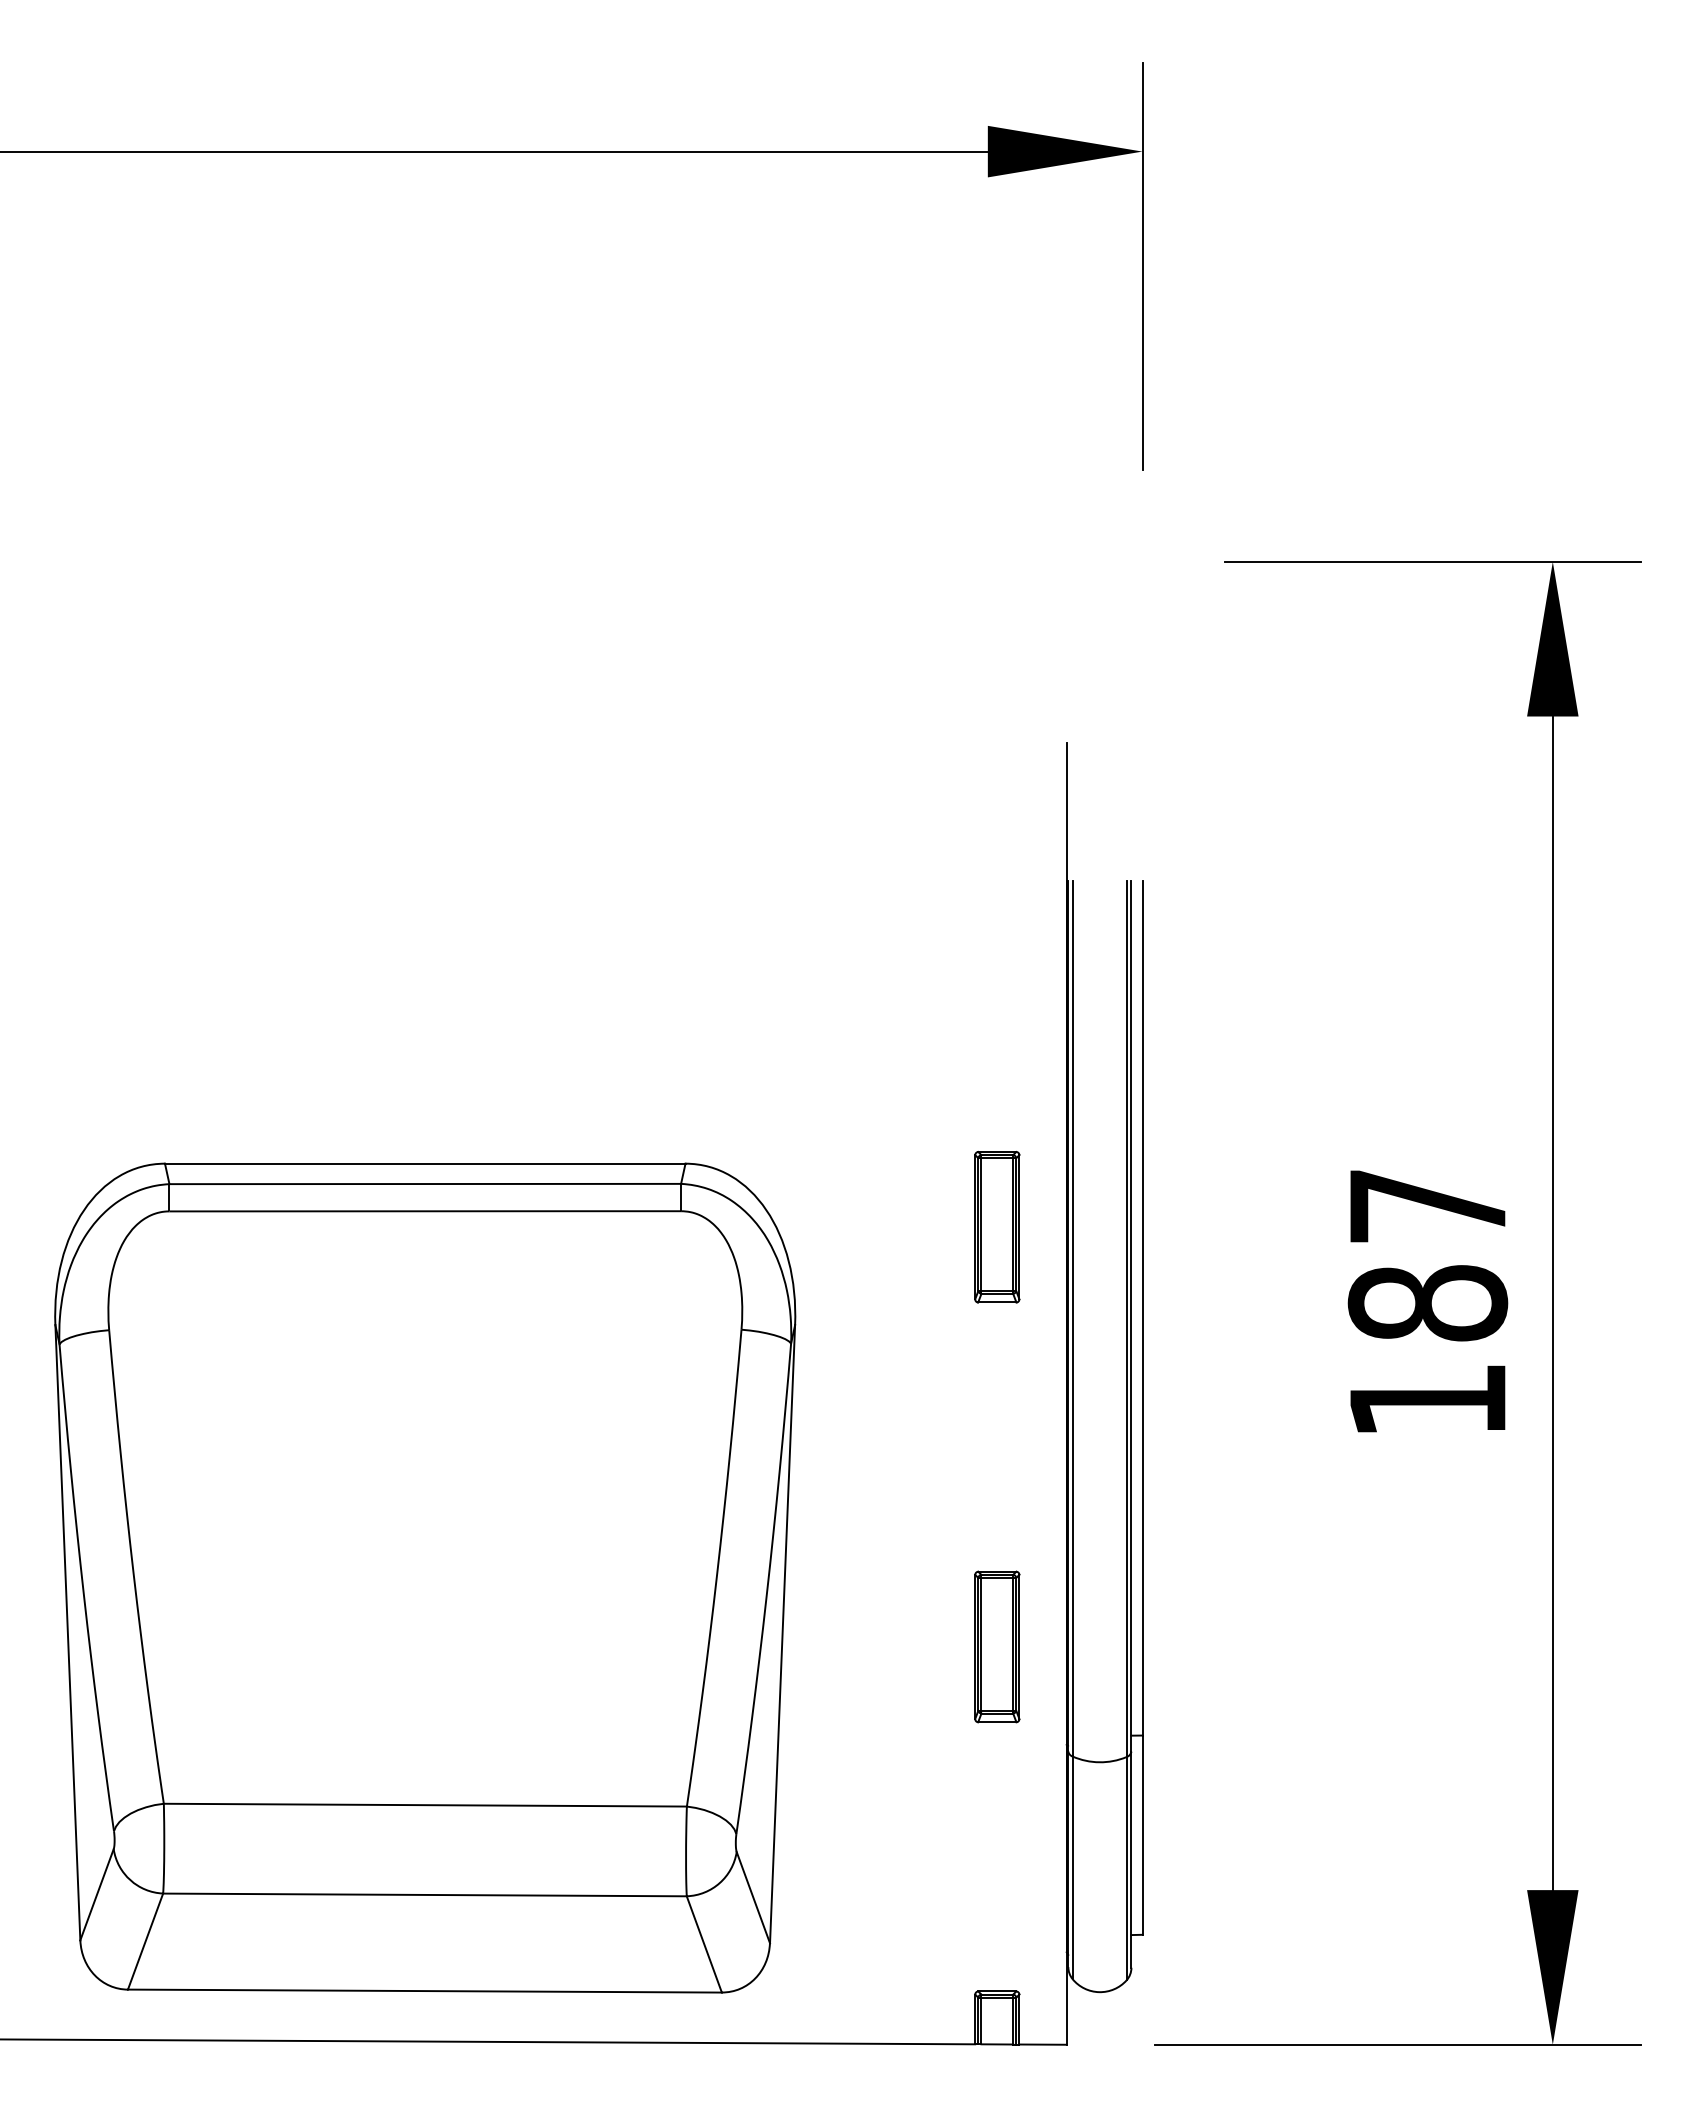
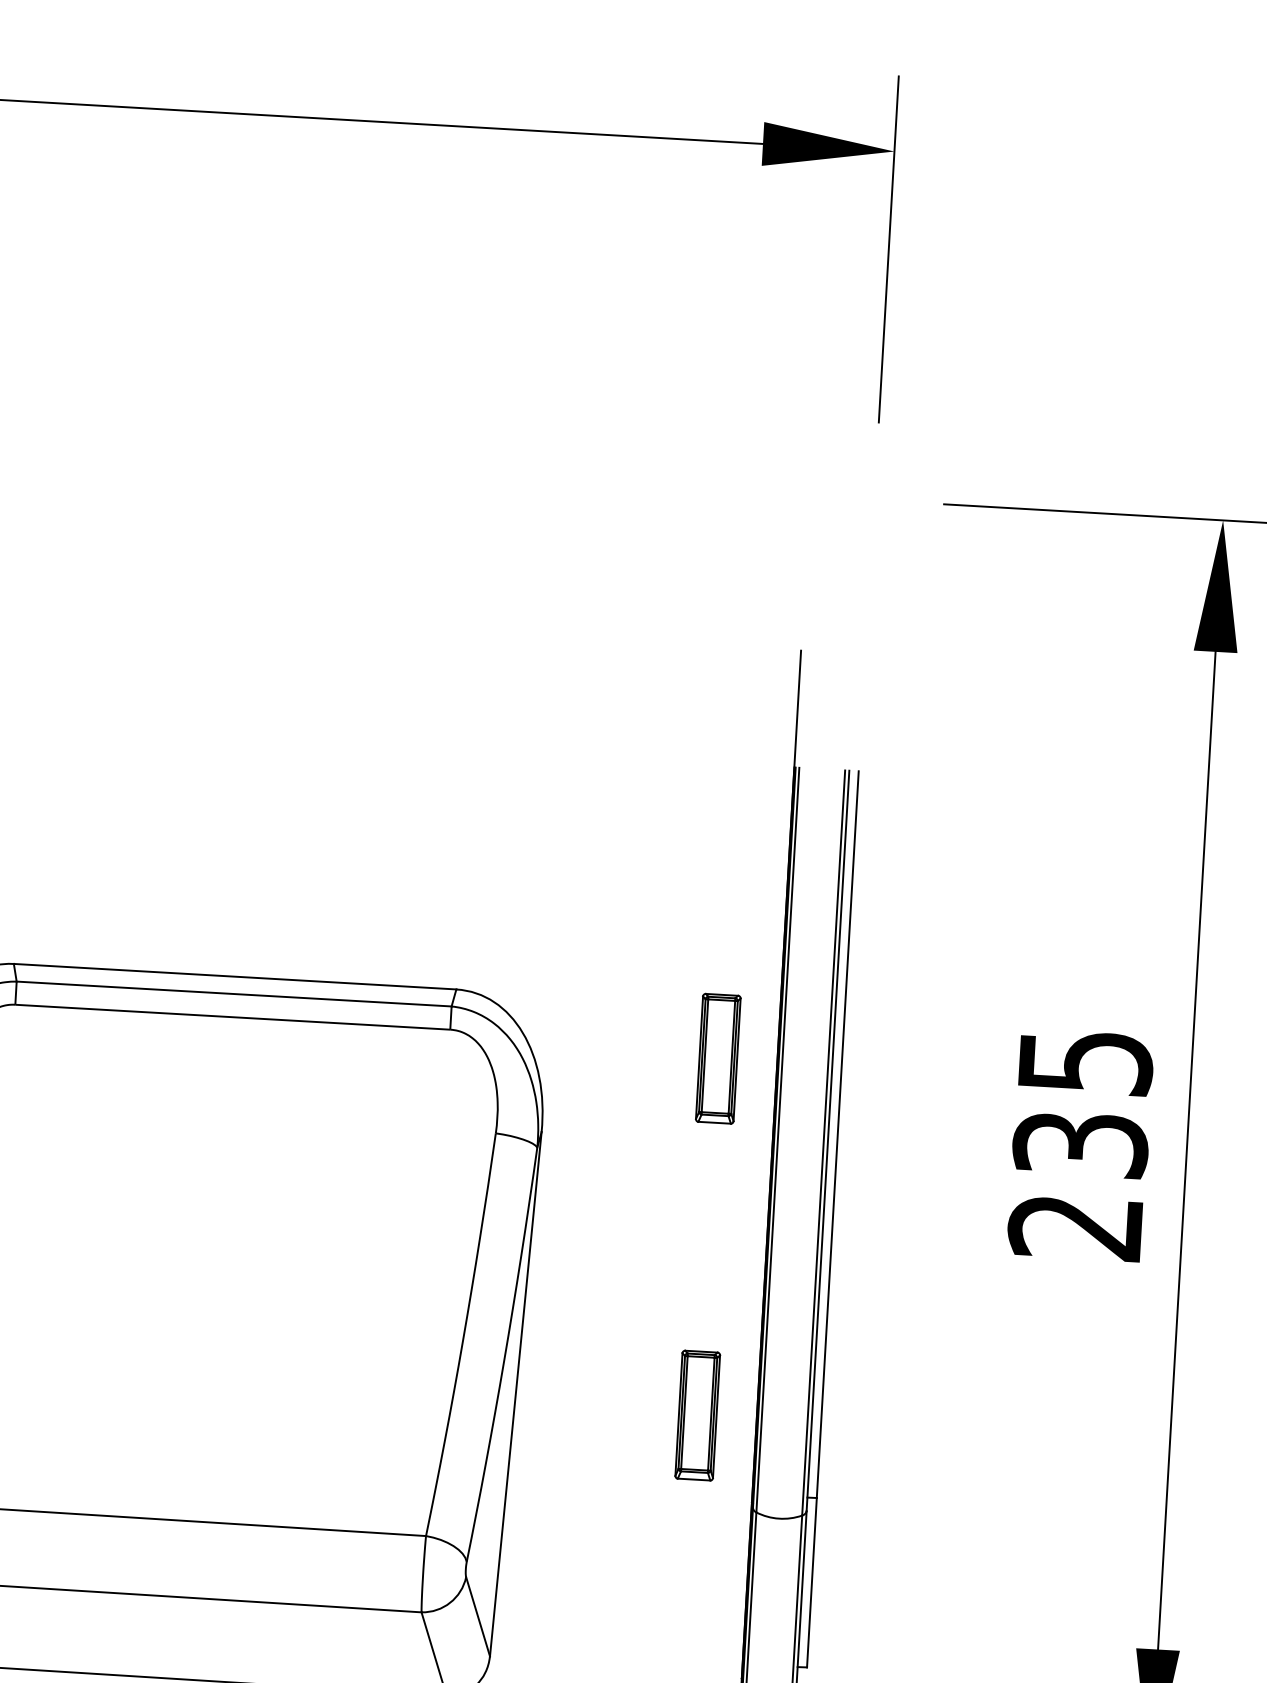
text: (1427, 1303) -> (1080, 1144), 187 -> 235

